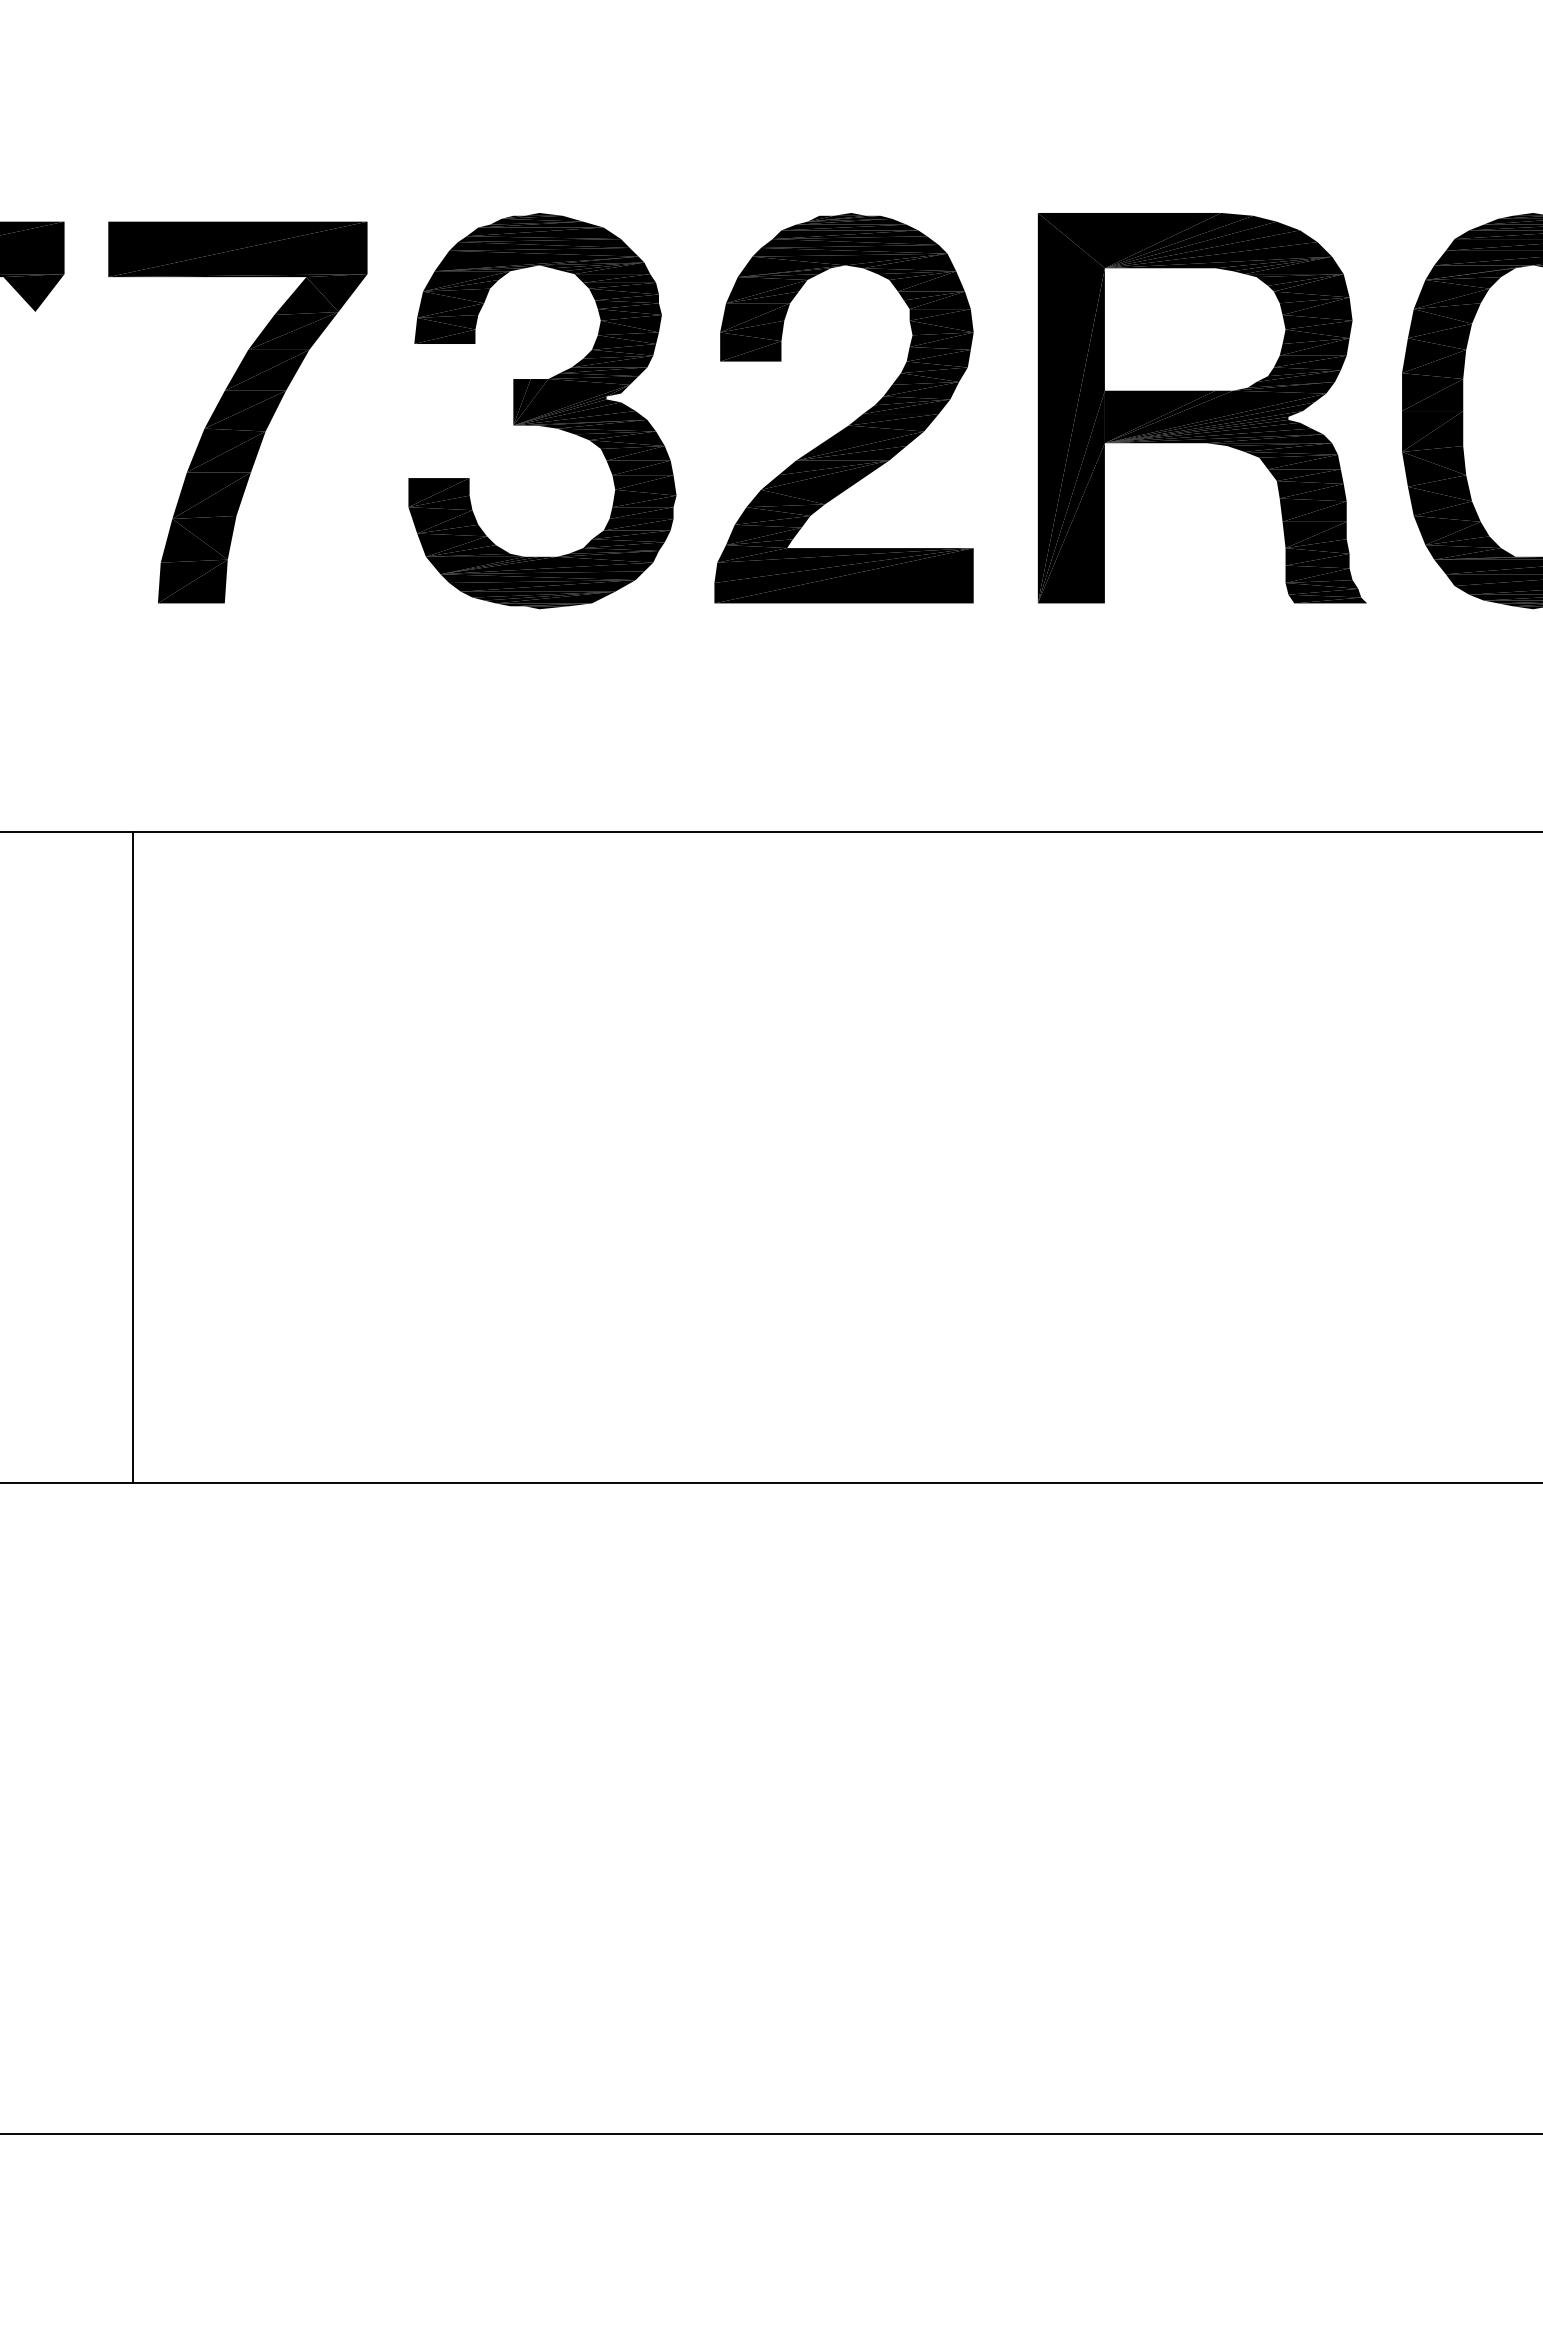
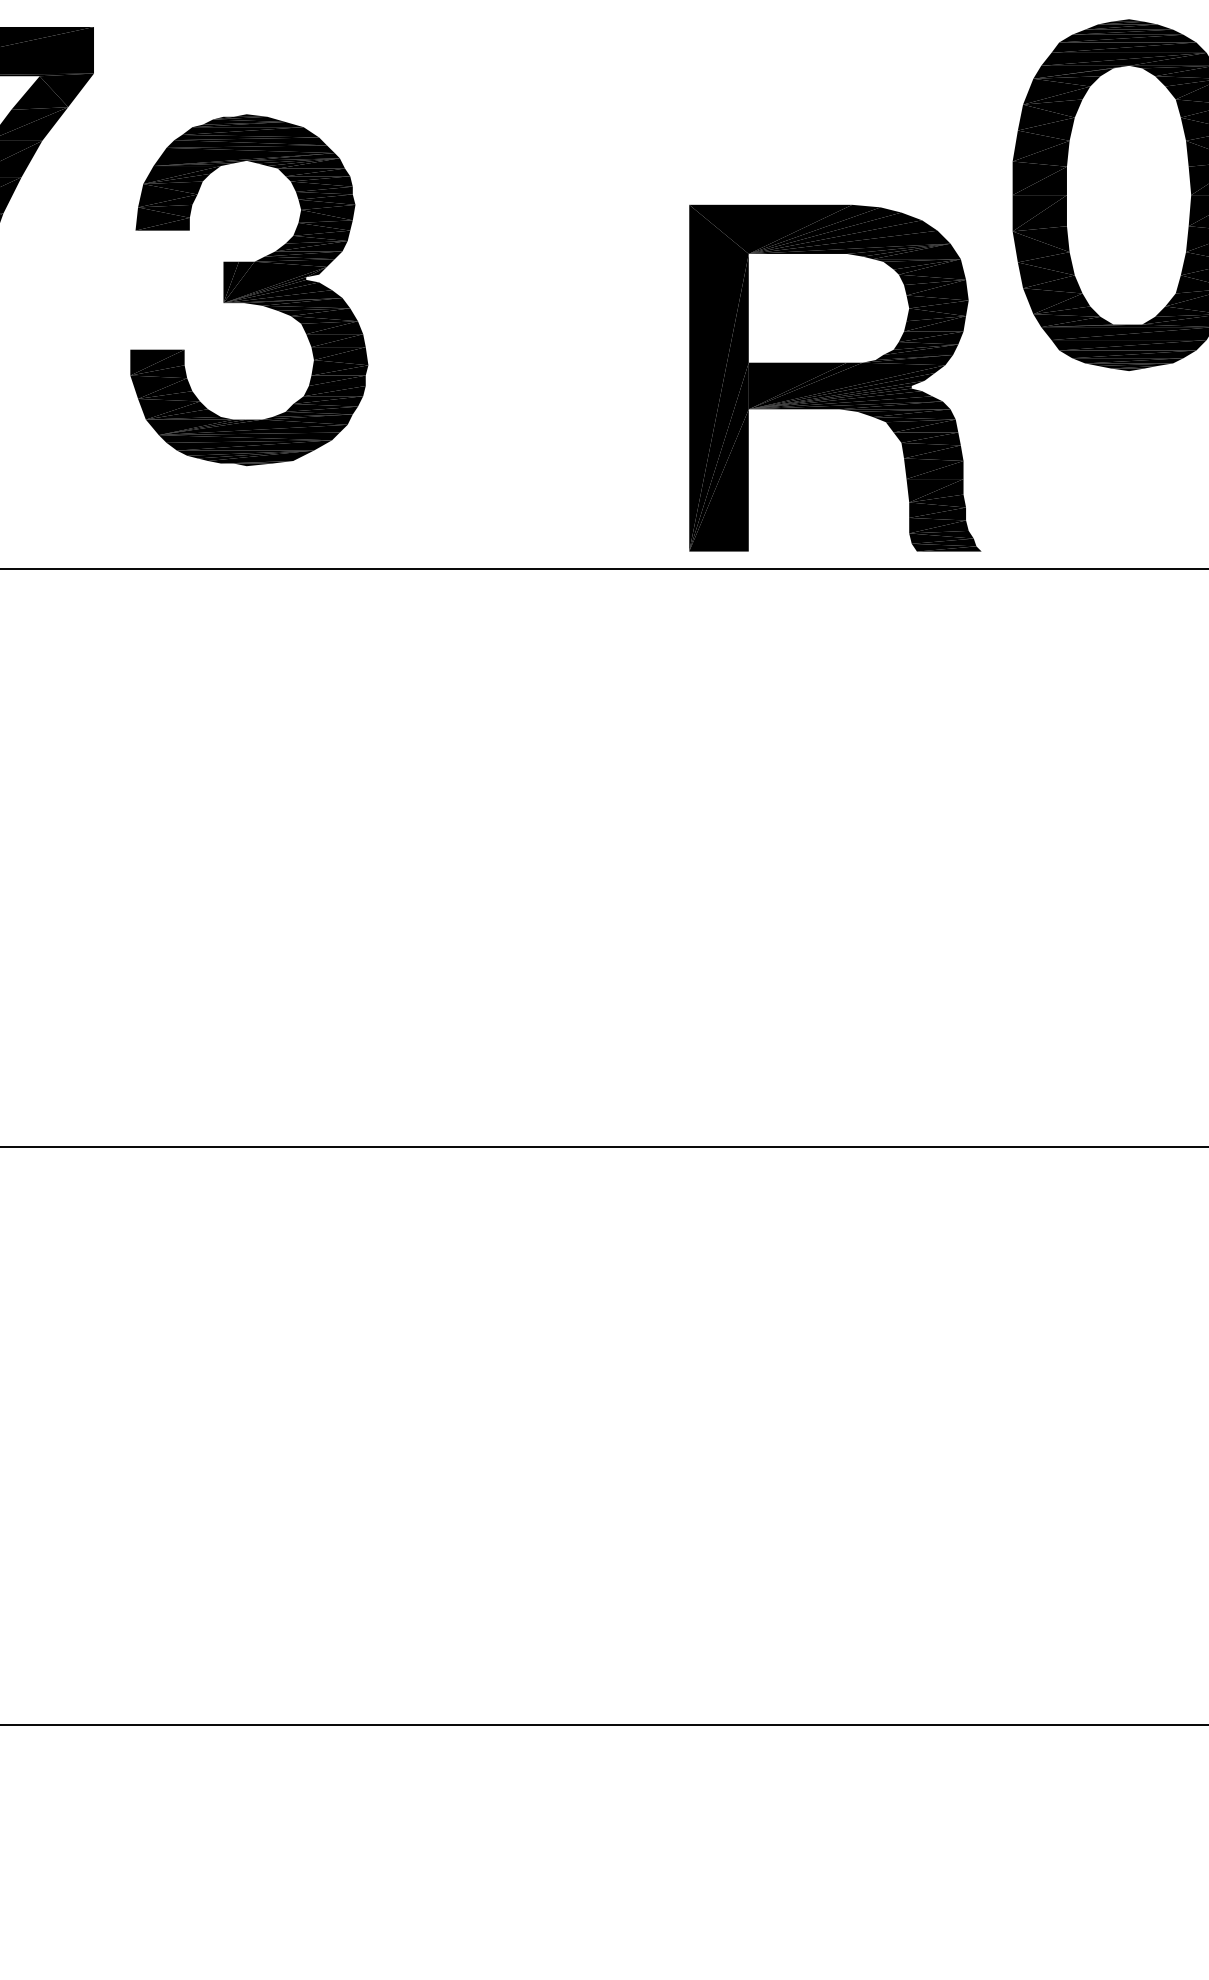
part: (1201, 408) -> (834, 378), moved
part: (542, 411) -> (249, 290), moved
part: (854, 420) -> (526, 203), removed

